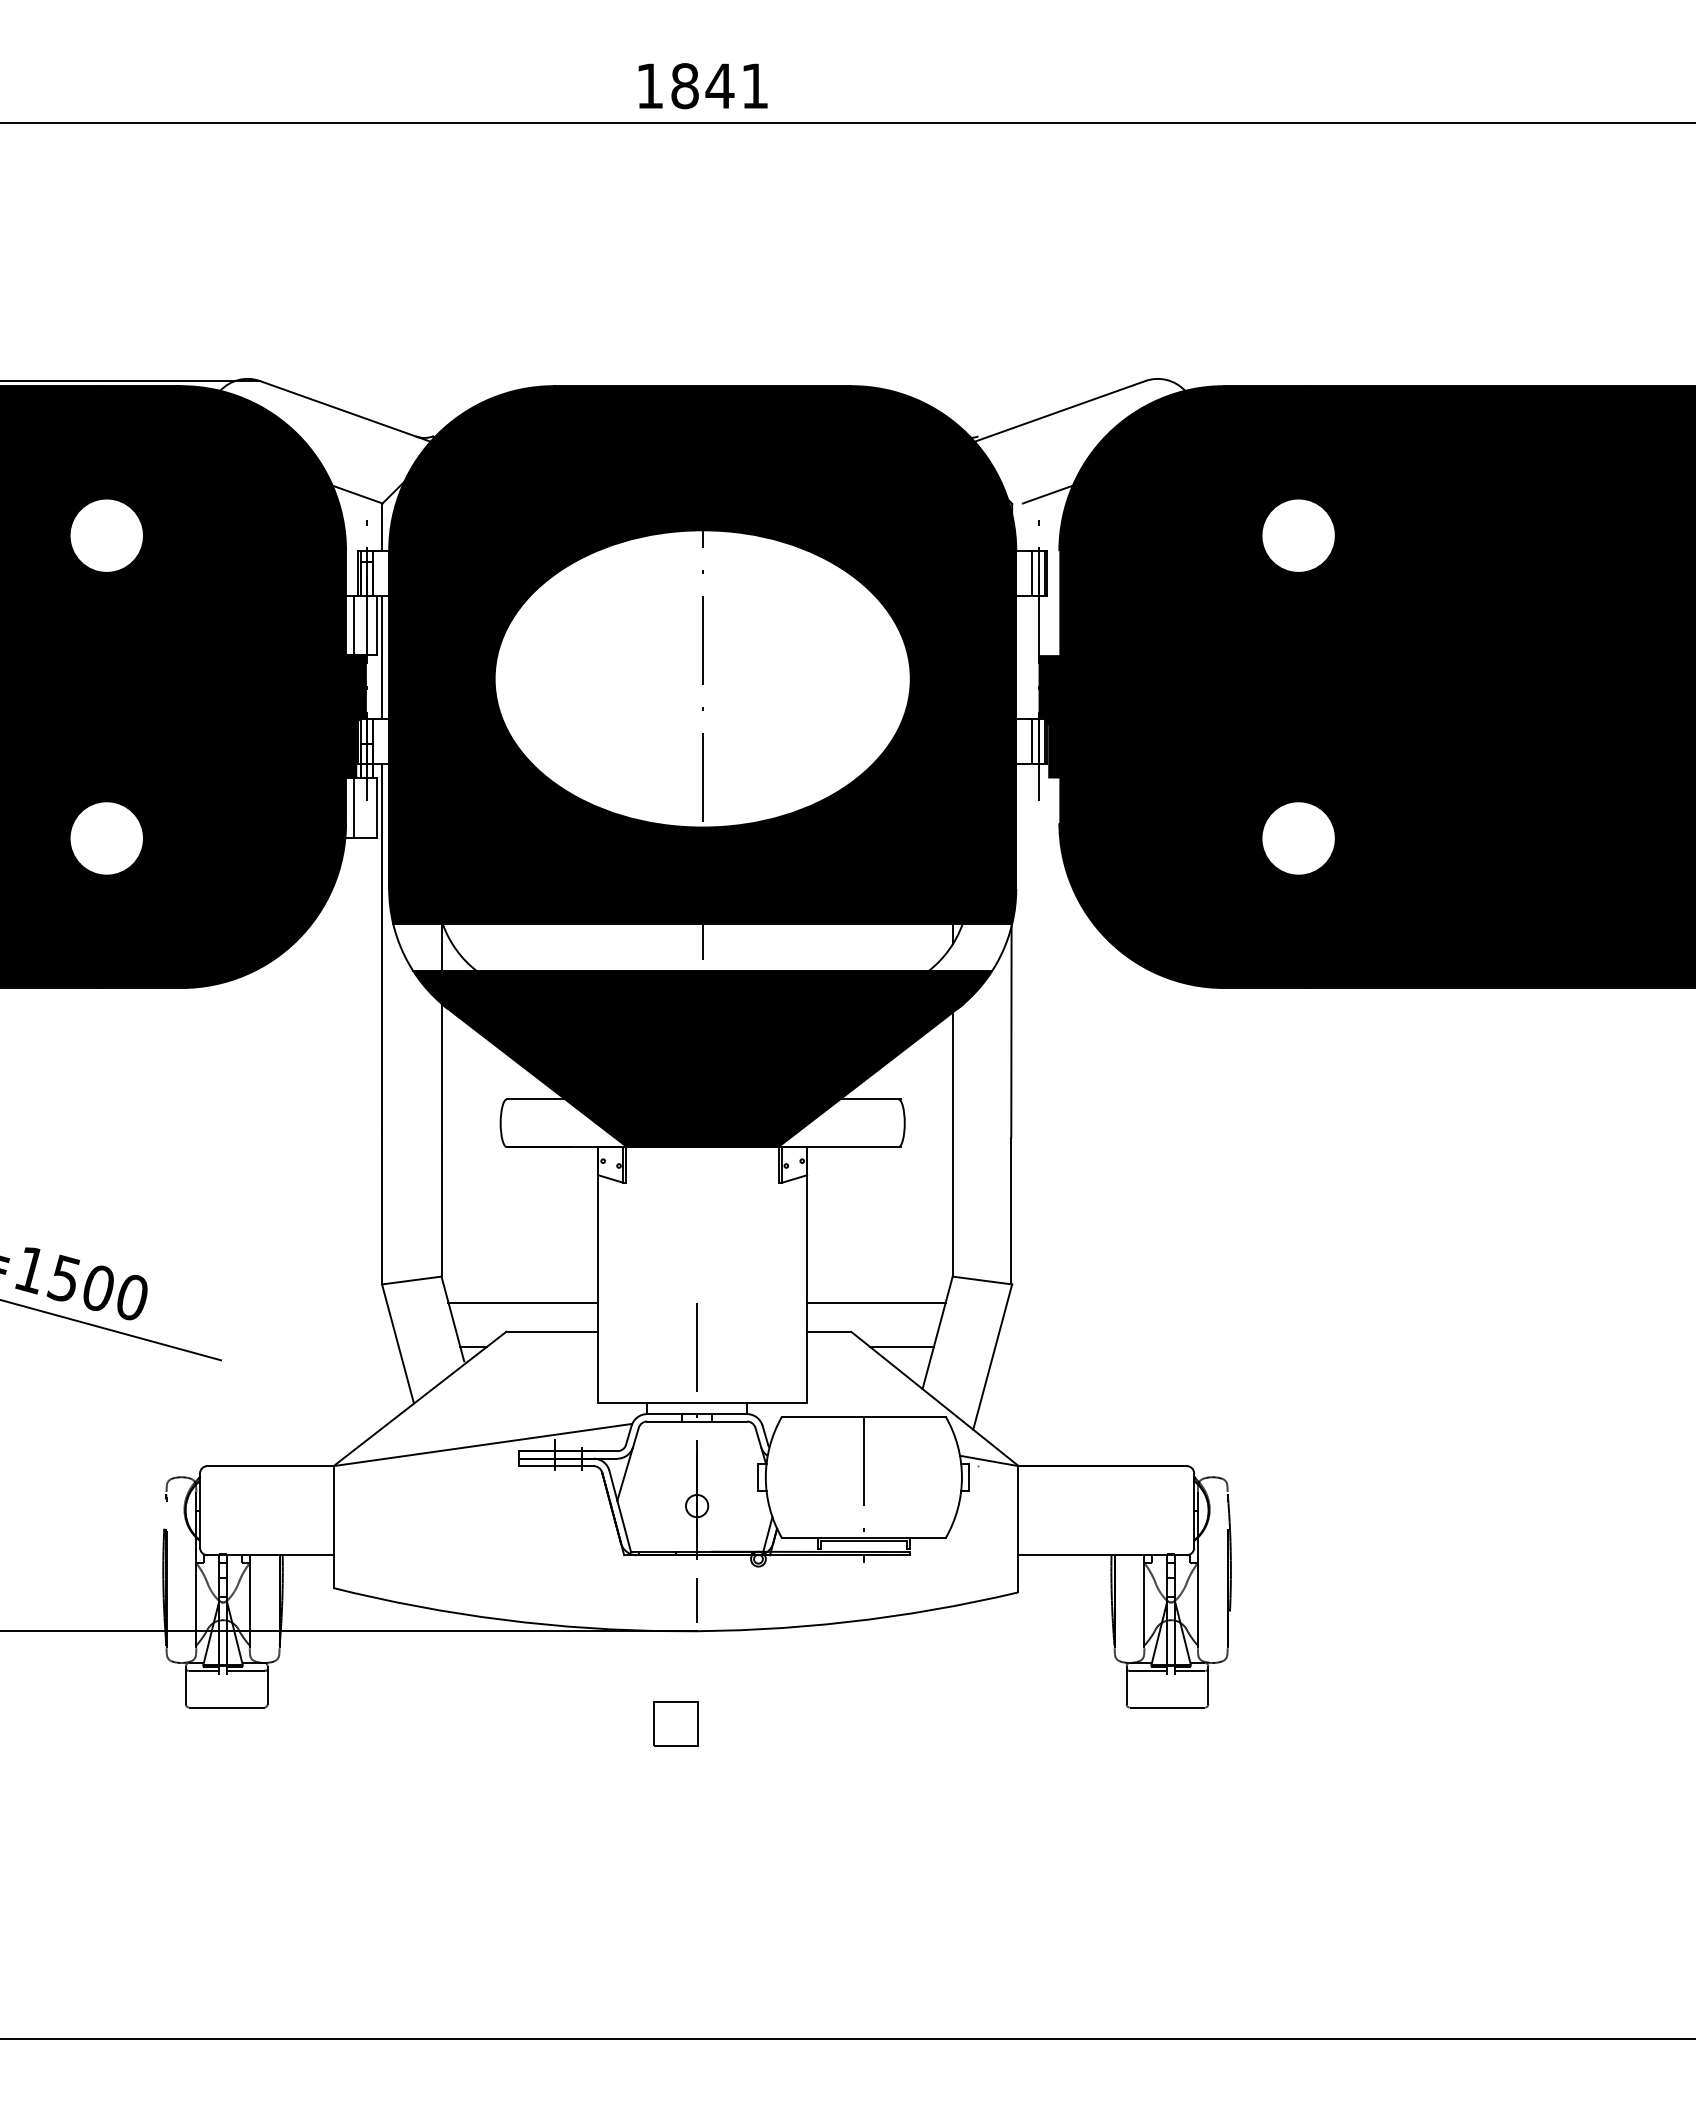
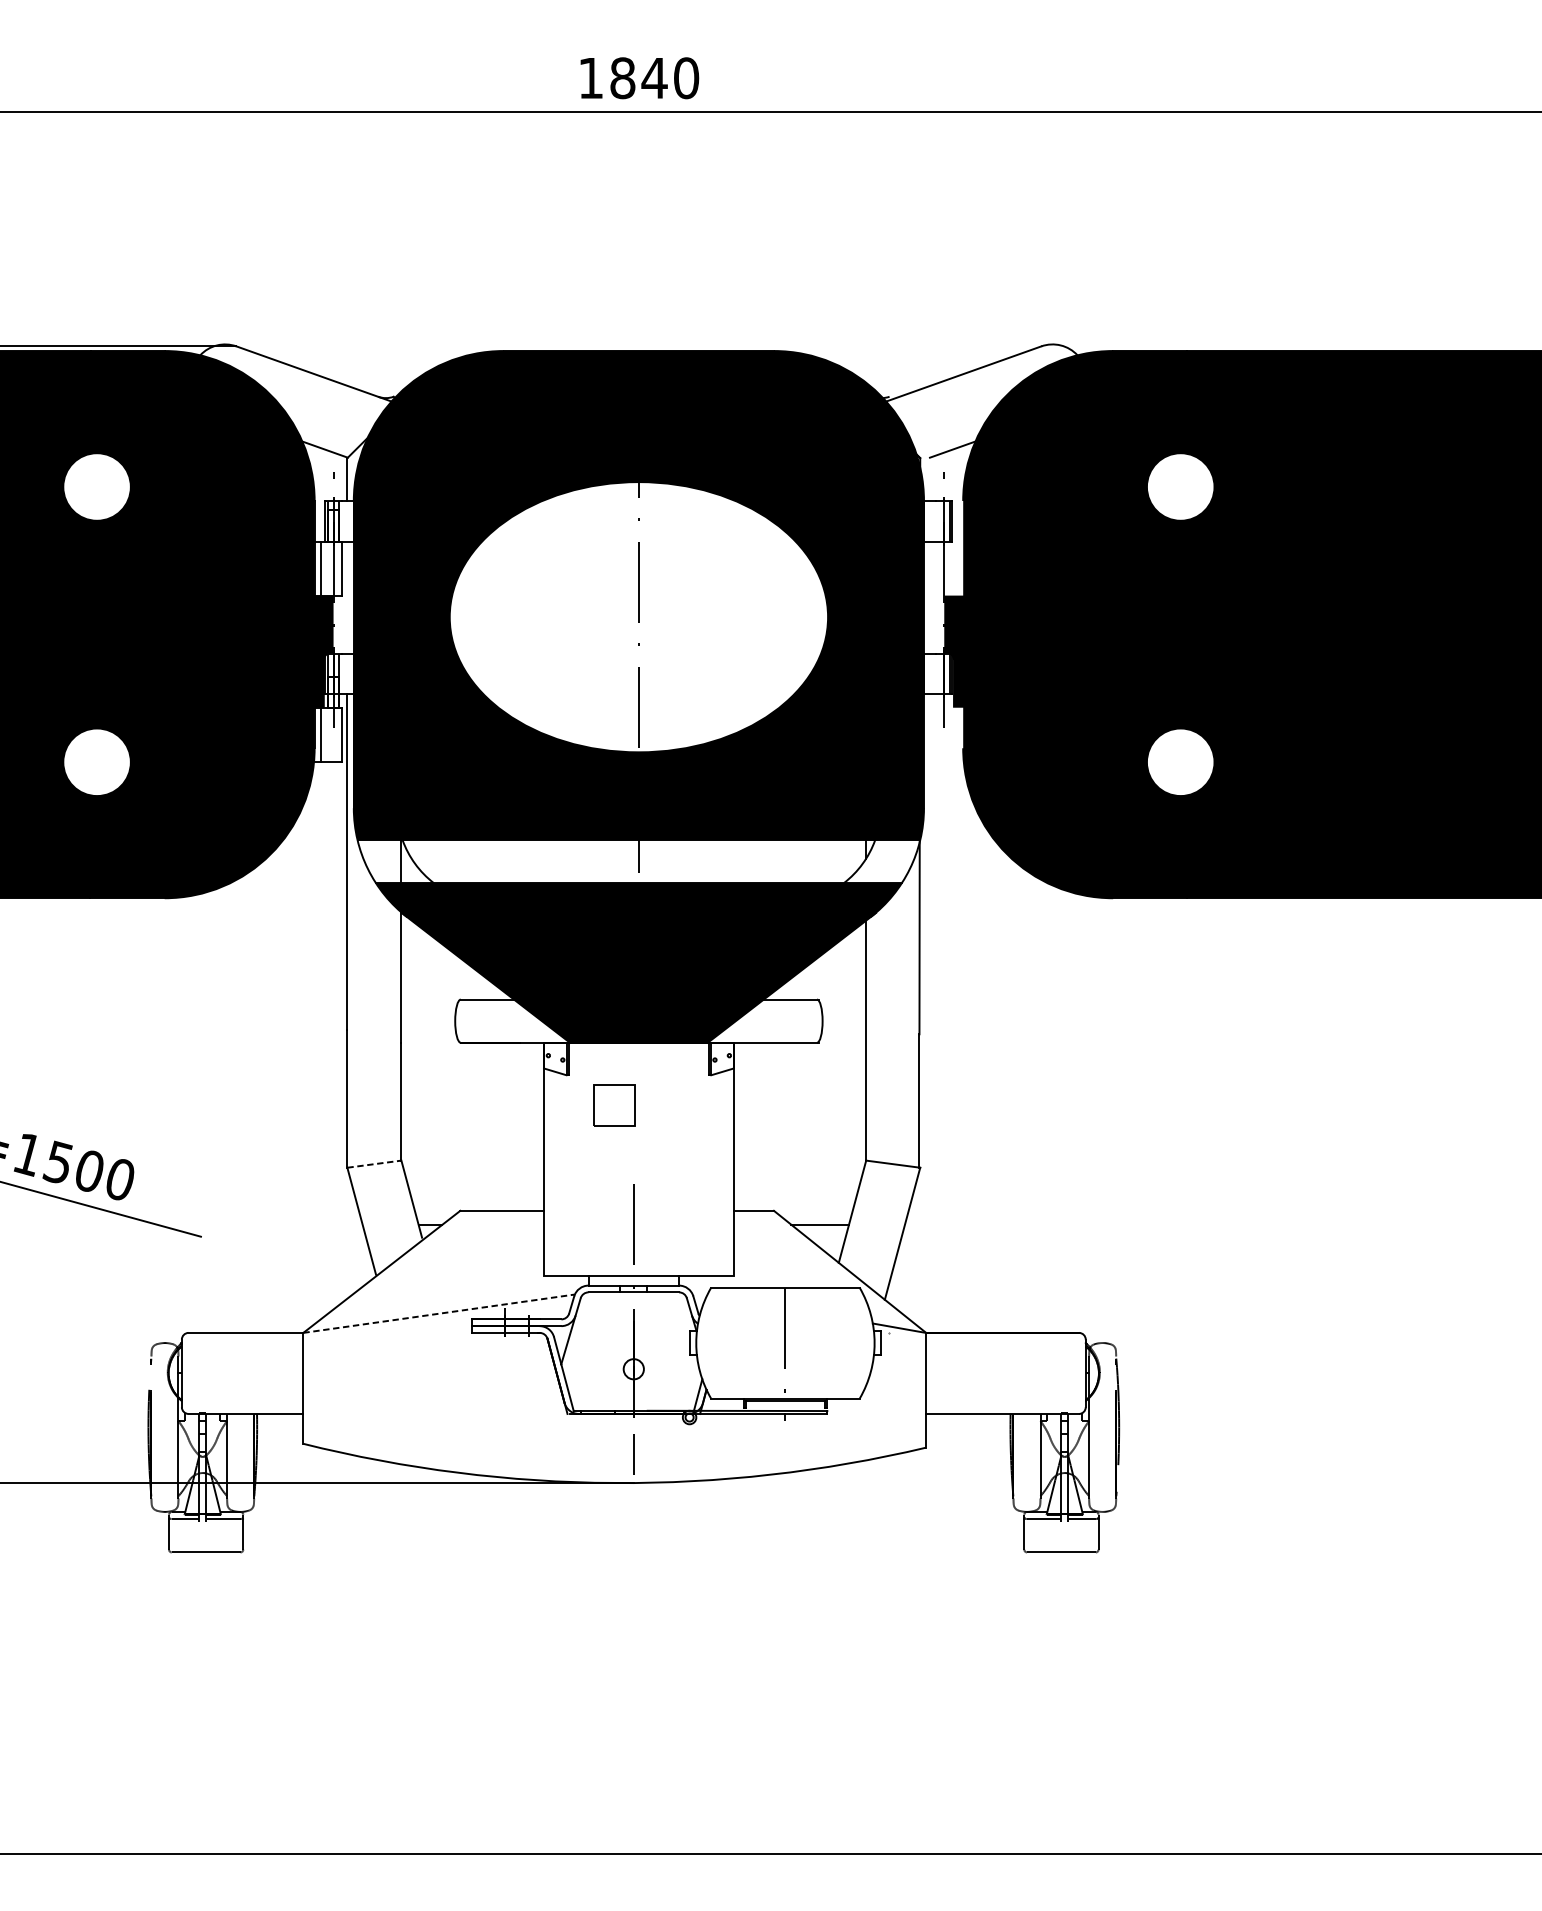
text: (754, 86) -> (685, 78), 1841 -> 1840
line: (1032, 573) -> (938, 521), removed
line: (382, 657) -> (347, 597), removed
line: (1032, 741) -> (938, 674), removed
line: (411, 1280) -> (374, 1164), solid -> dashed
line: (523, 1302) -> (475, 1184), removed
line: (876, 1302) -> (796, 1184), removed
line: (482, 1445) -> (438, 1314), solid -> dashed
part: (675, 1723) -> (614, 1105), moved

